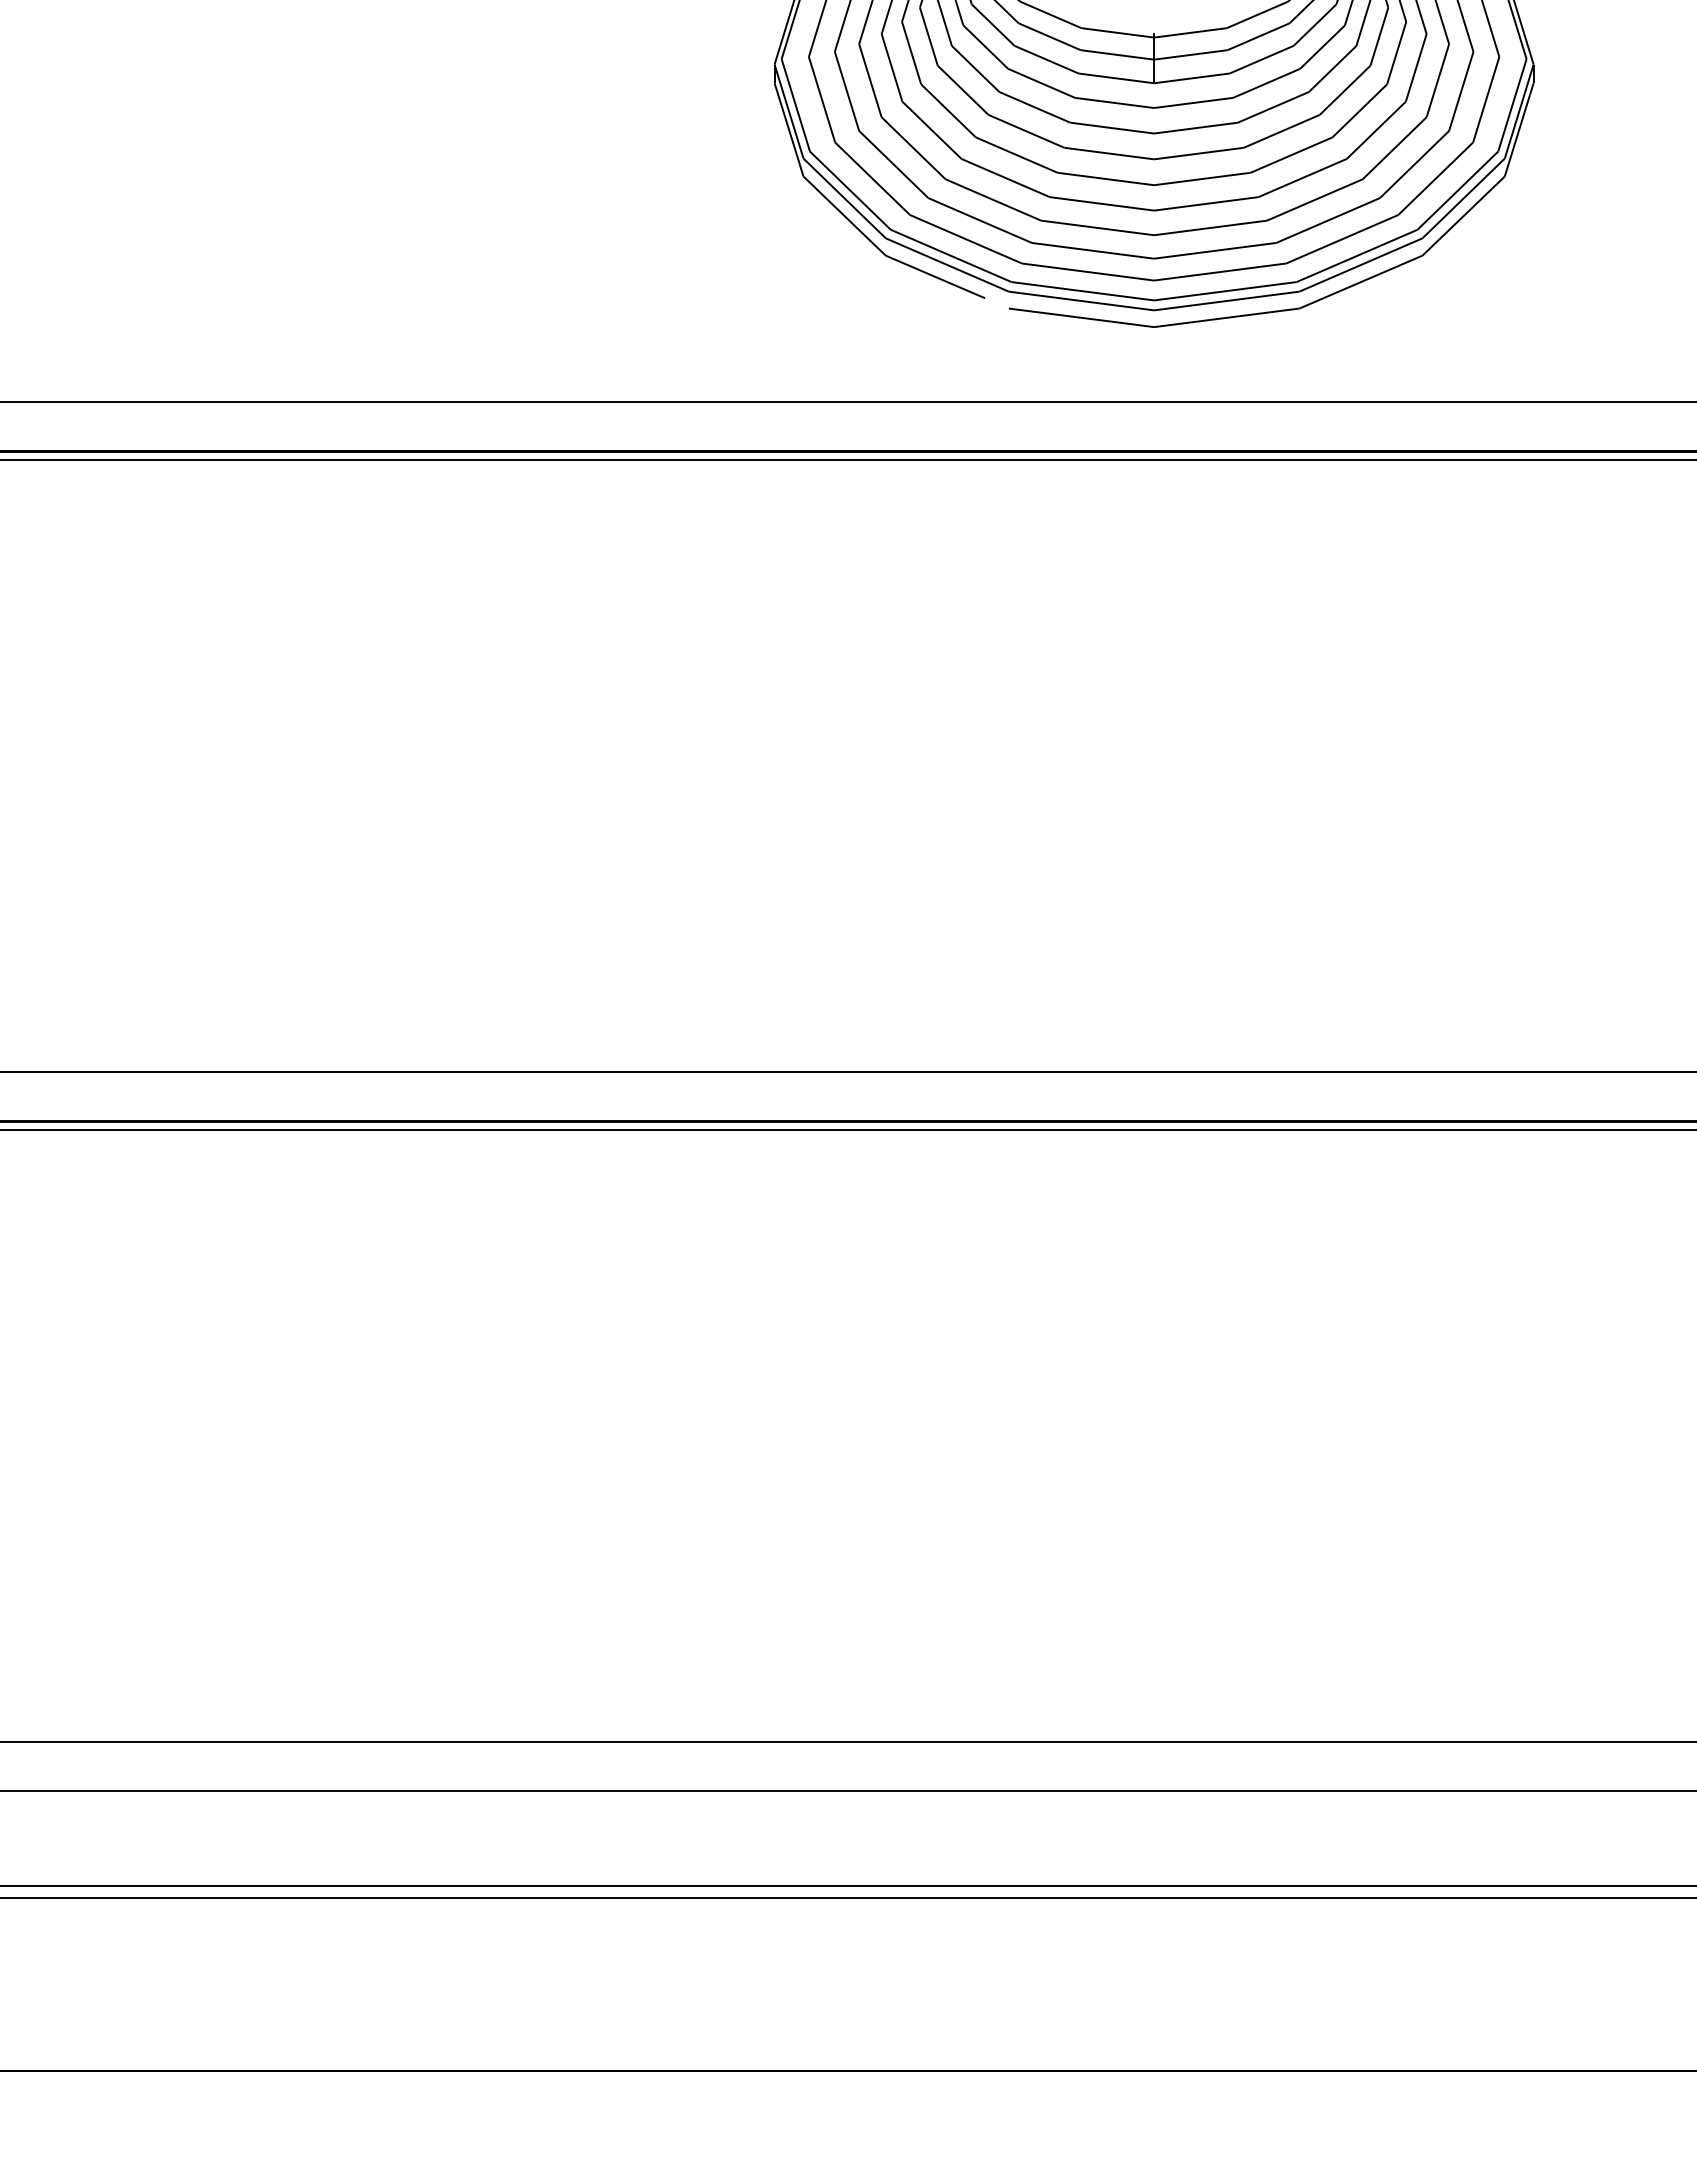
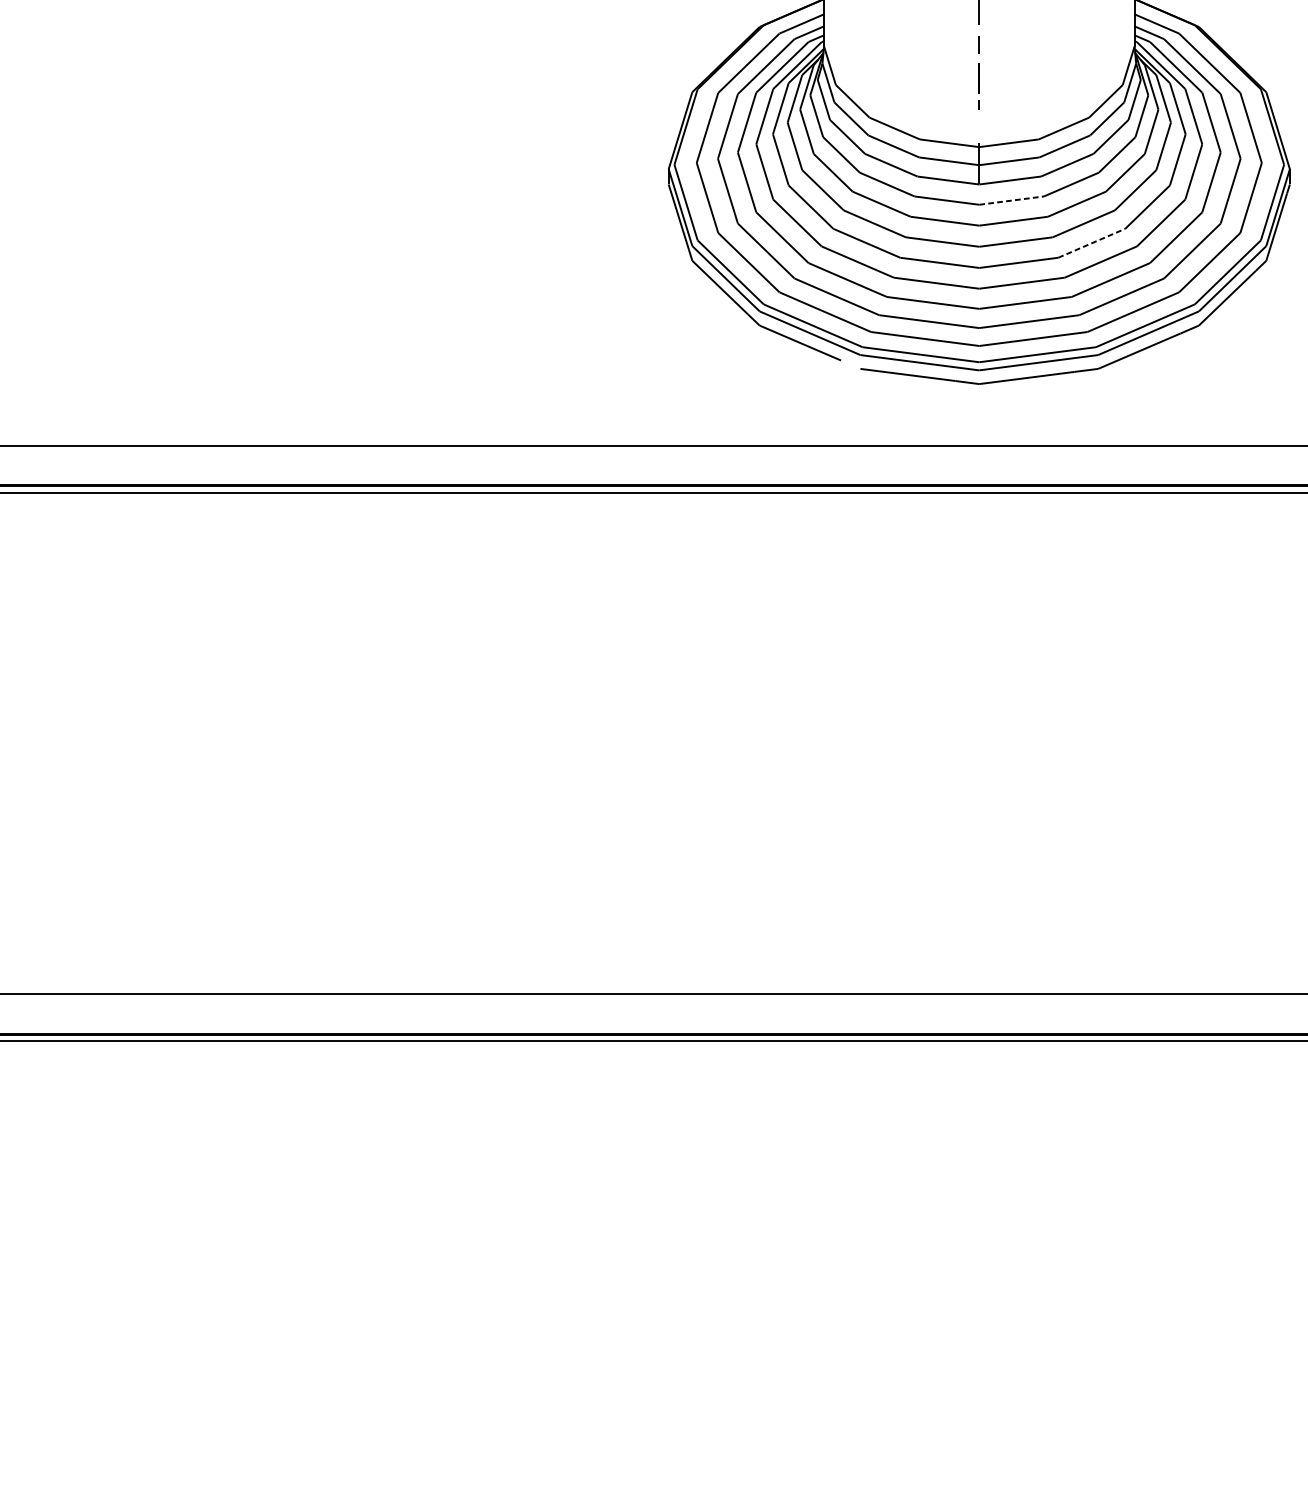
line: (1193, 102) -> (1011, 200), solid -> dashed
line: (1291, 155) -> (1091, 243), solid -> dashed

